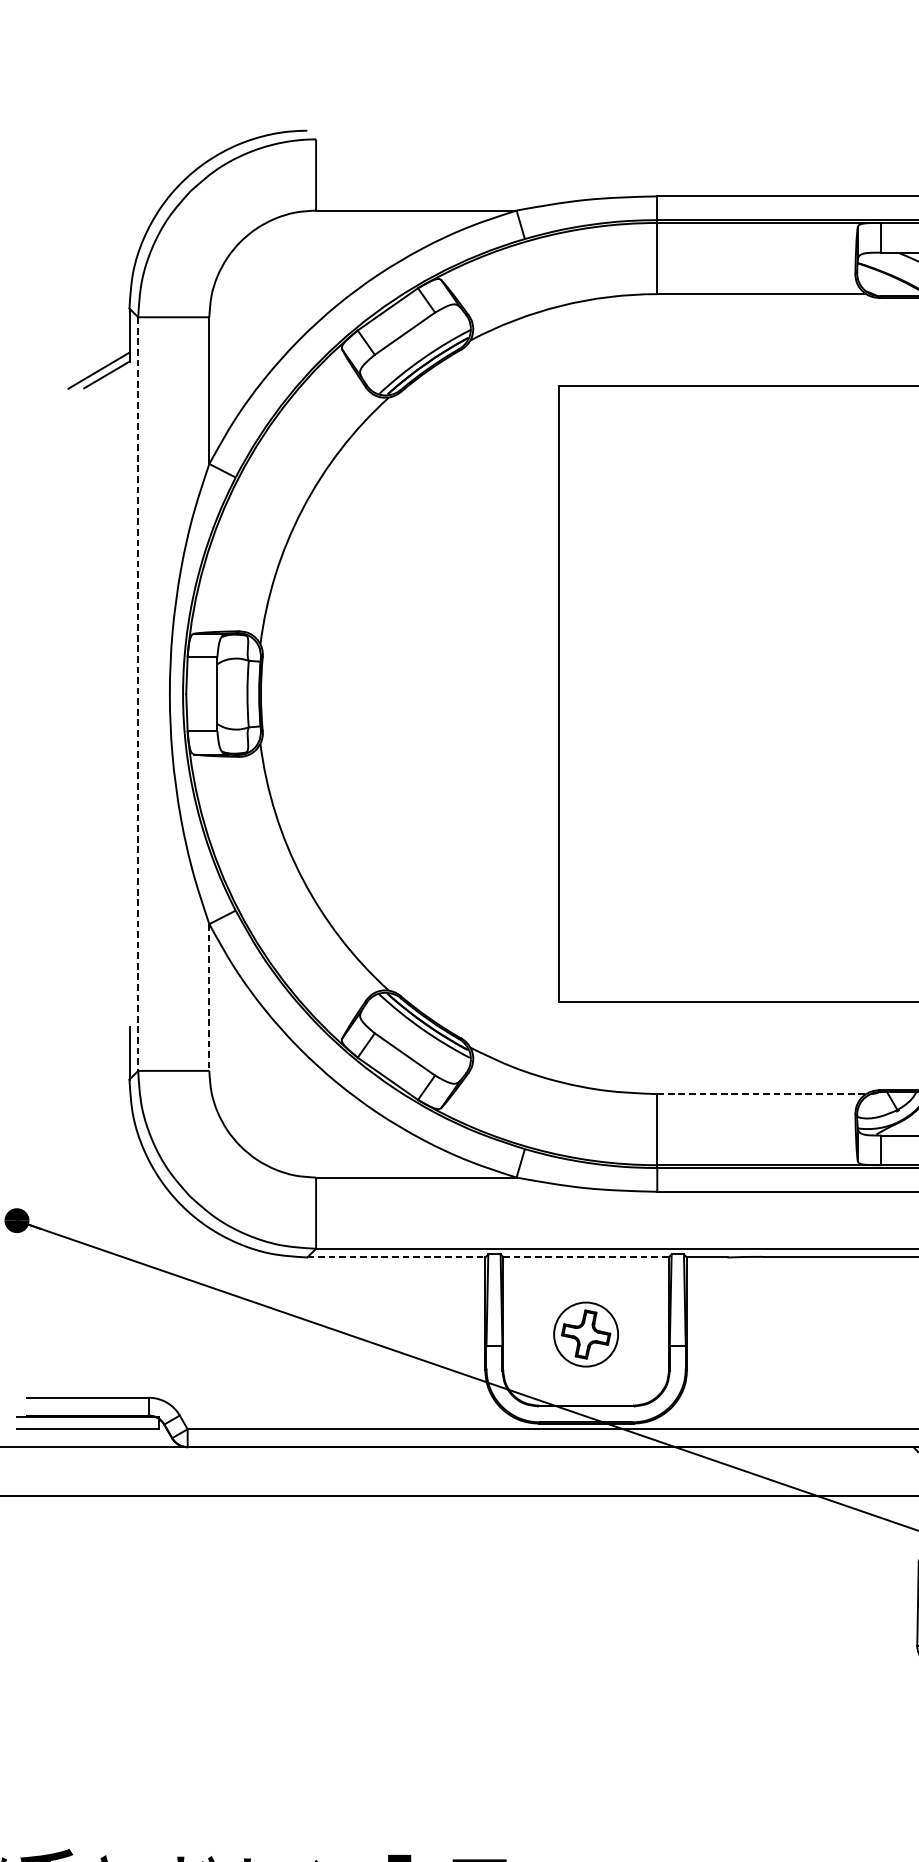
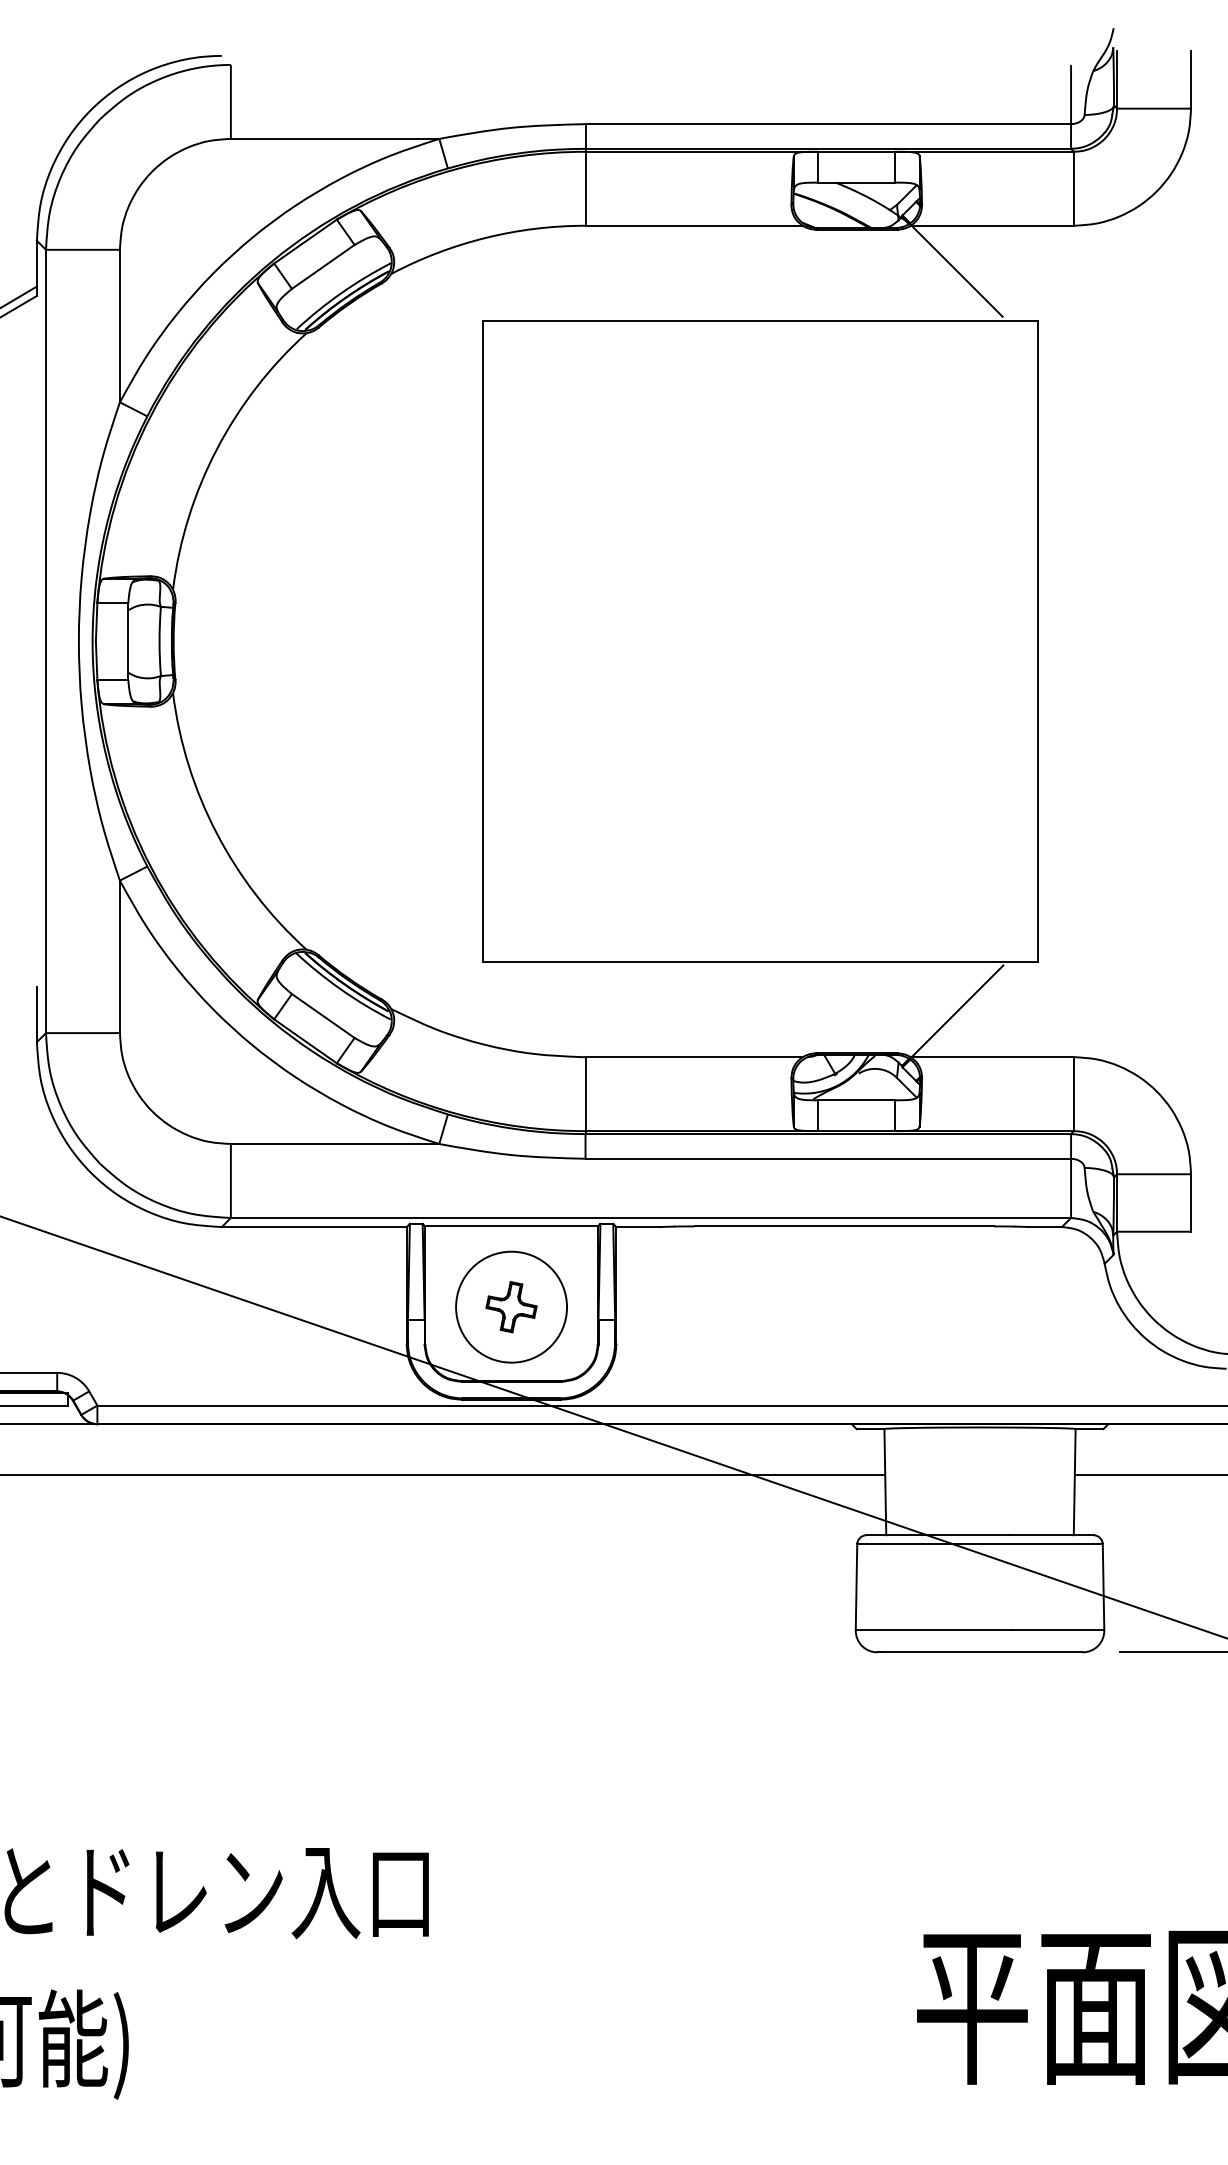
line: (138, 694) -> (46, 641), dashed -> solid
line: (208, 998) -> (119, 957), dashed -> solid
line: (762, 1094) -> (694, 1057), dashed -> solid
line: (587, 1256) -> (512, 1226), dashed -> solid
line: (396, 1257) -> (314, 1227), dashed -> solid
circle: (586, 1333) -> (511, 1306), size x1.67

